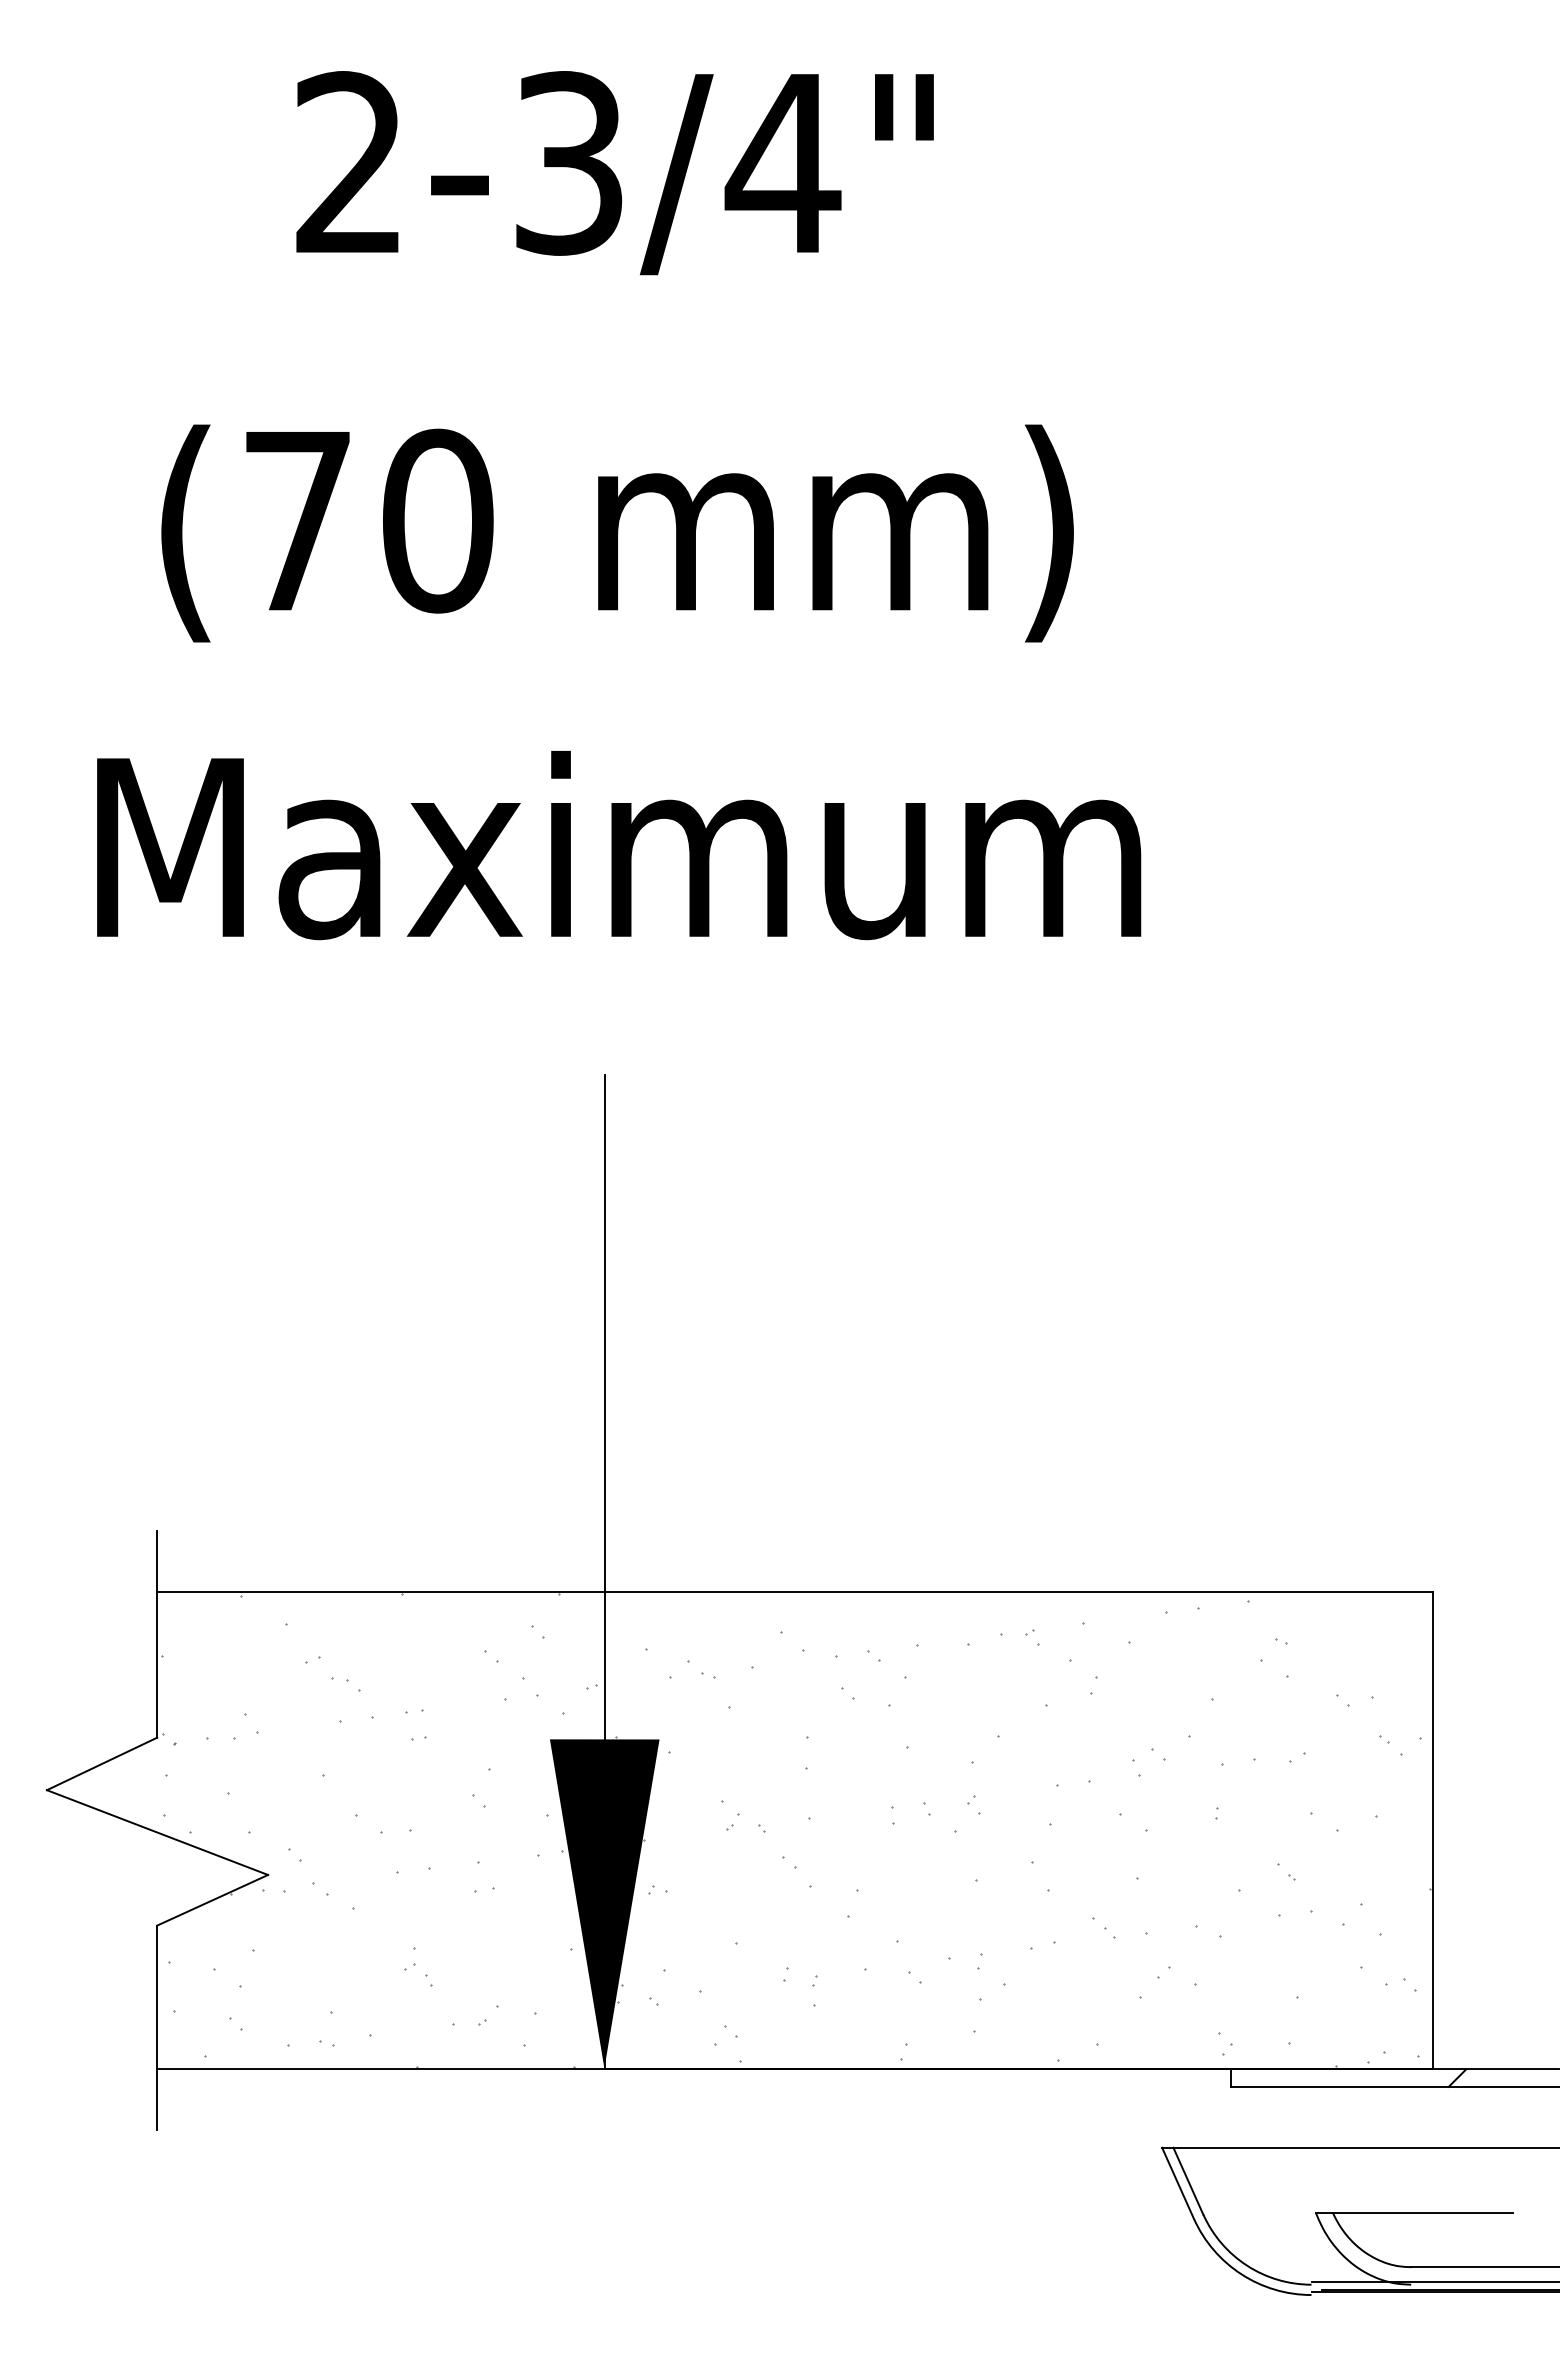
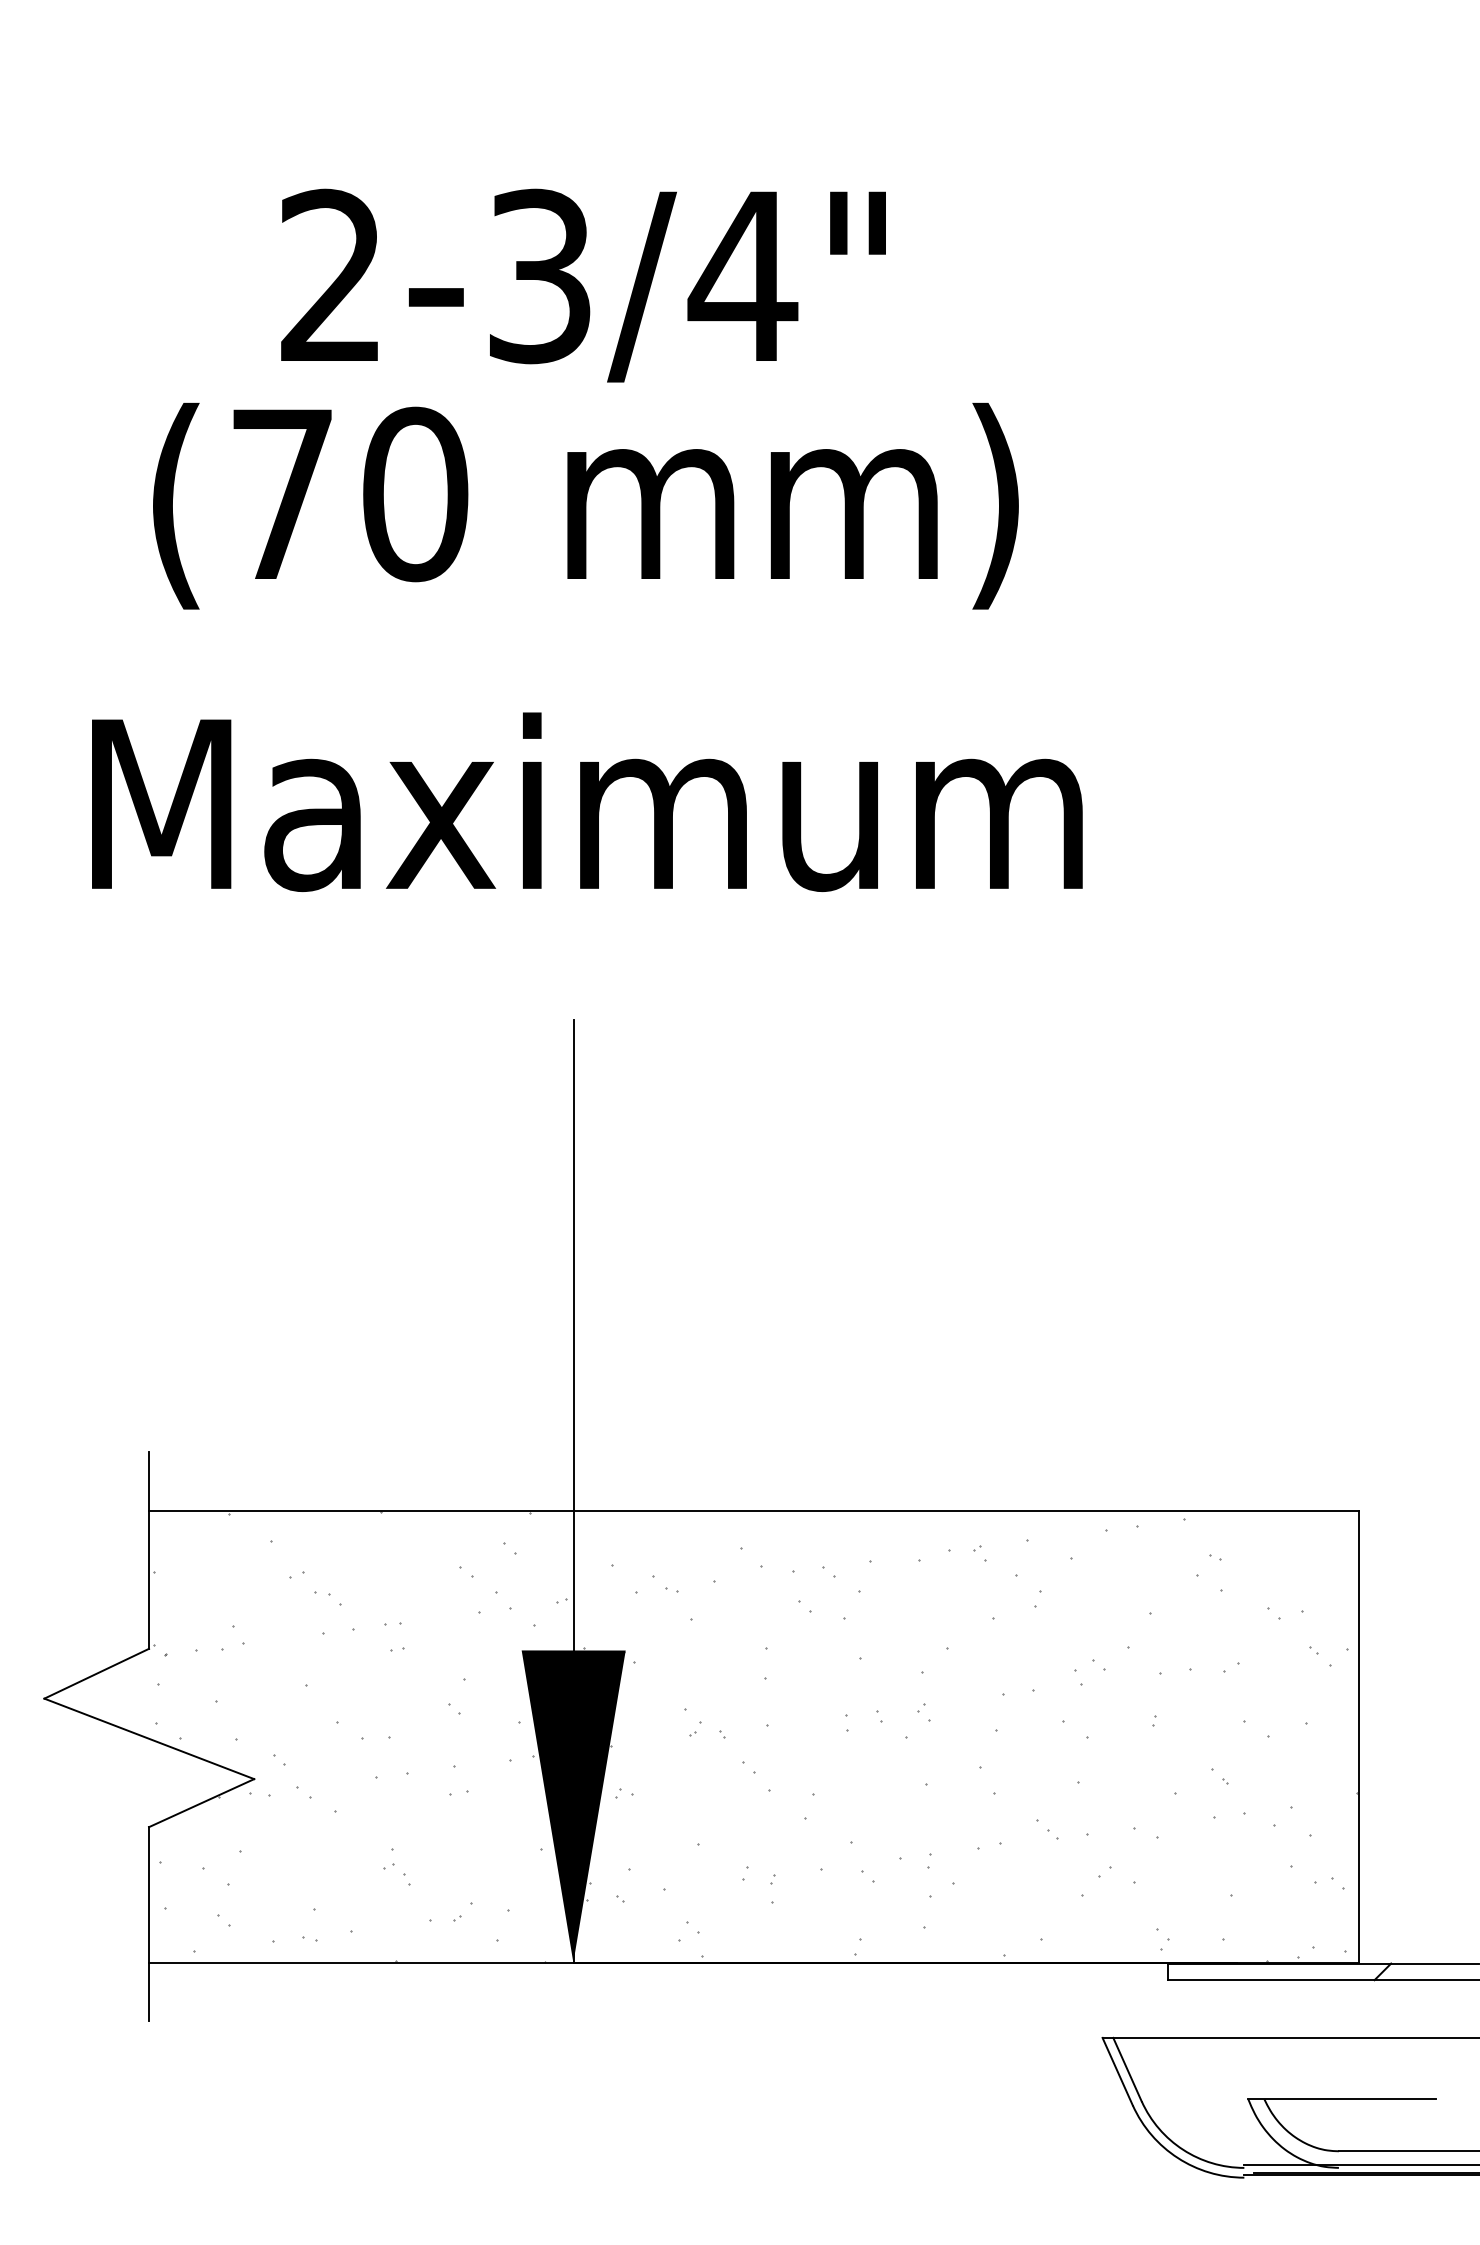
text: (614, 173) -> (582, 286), moved

